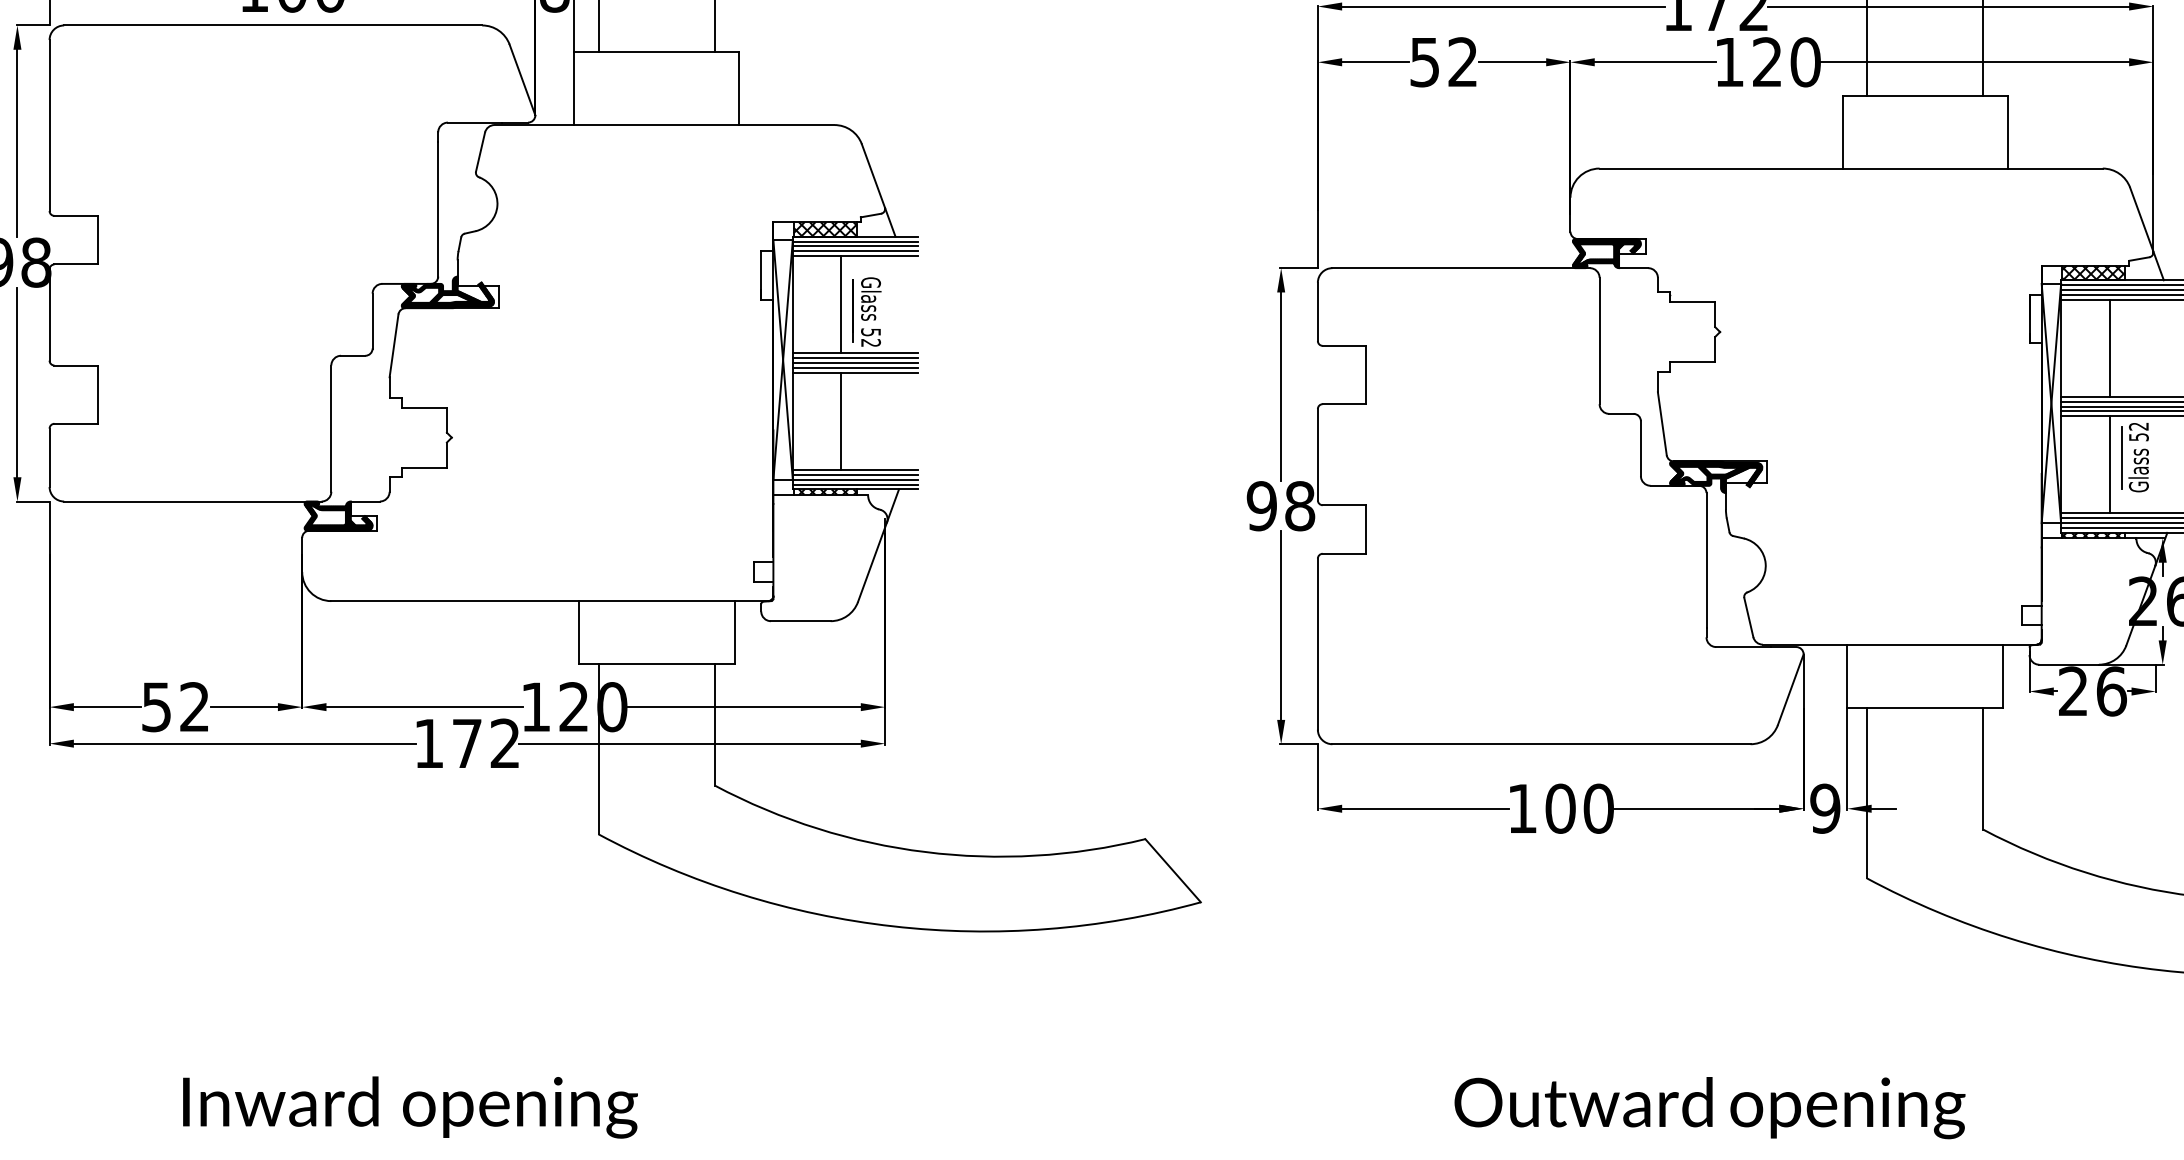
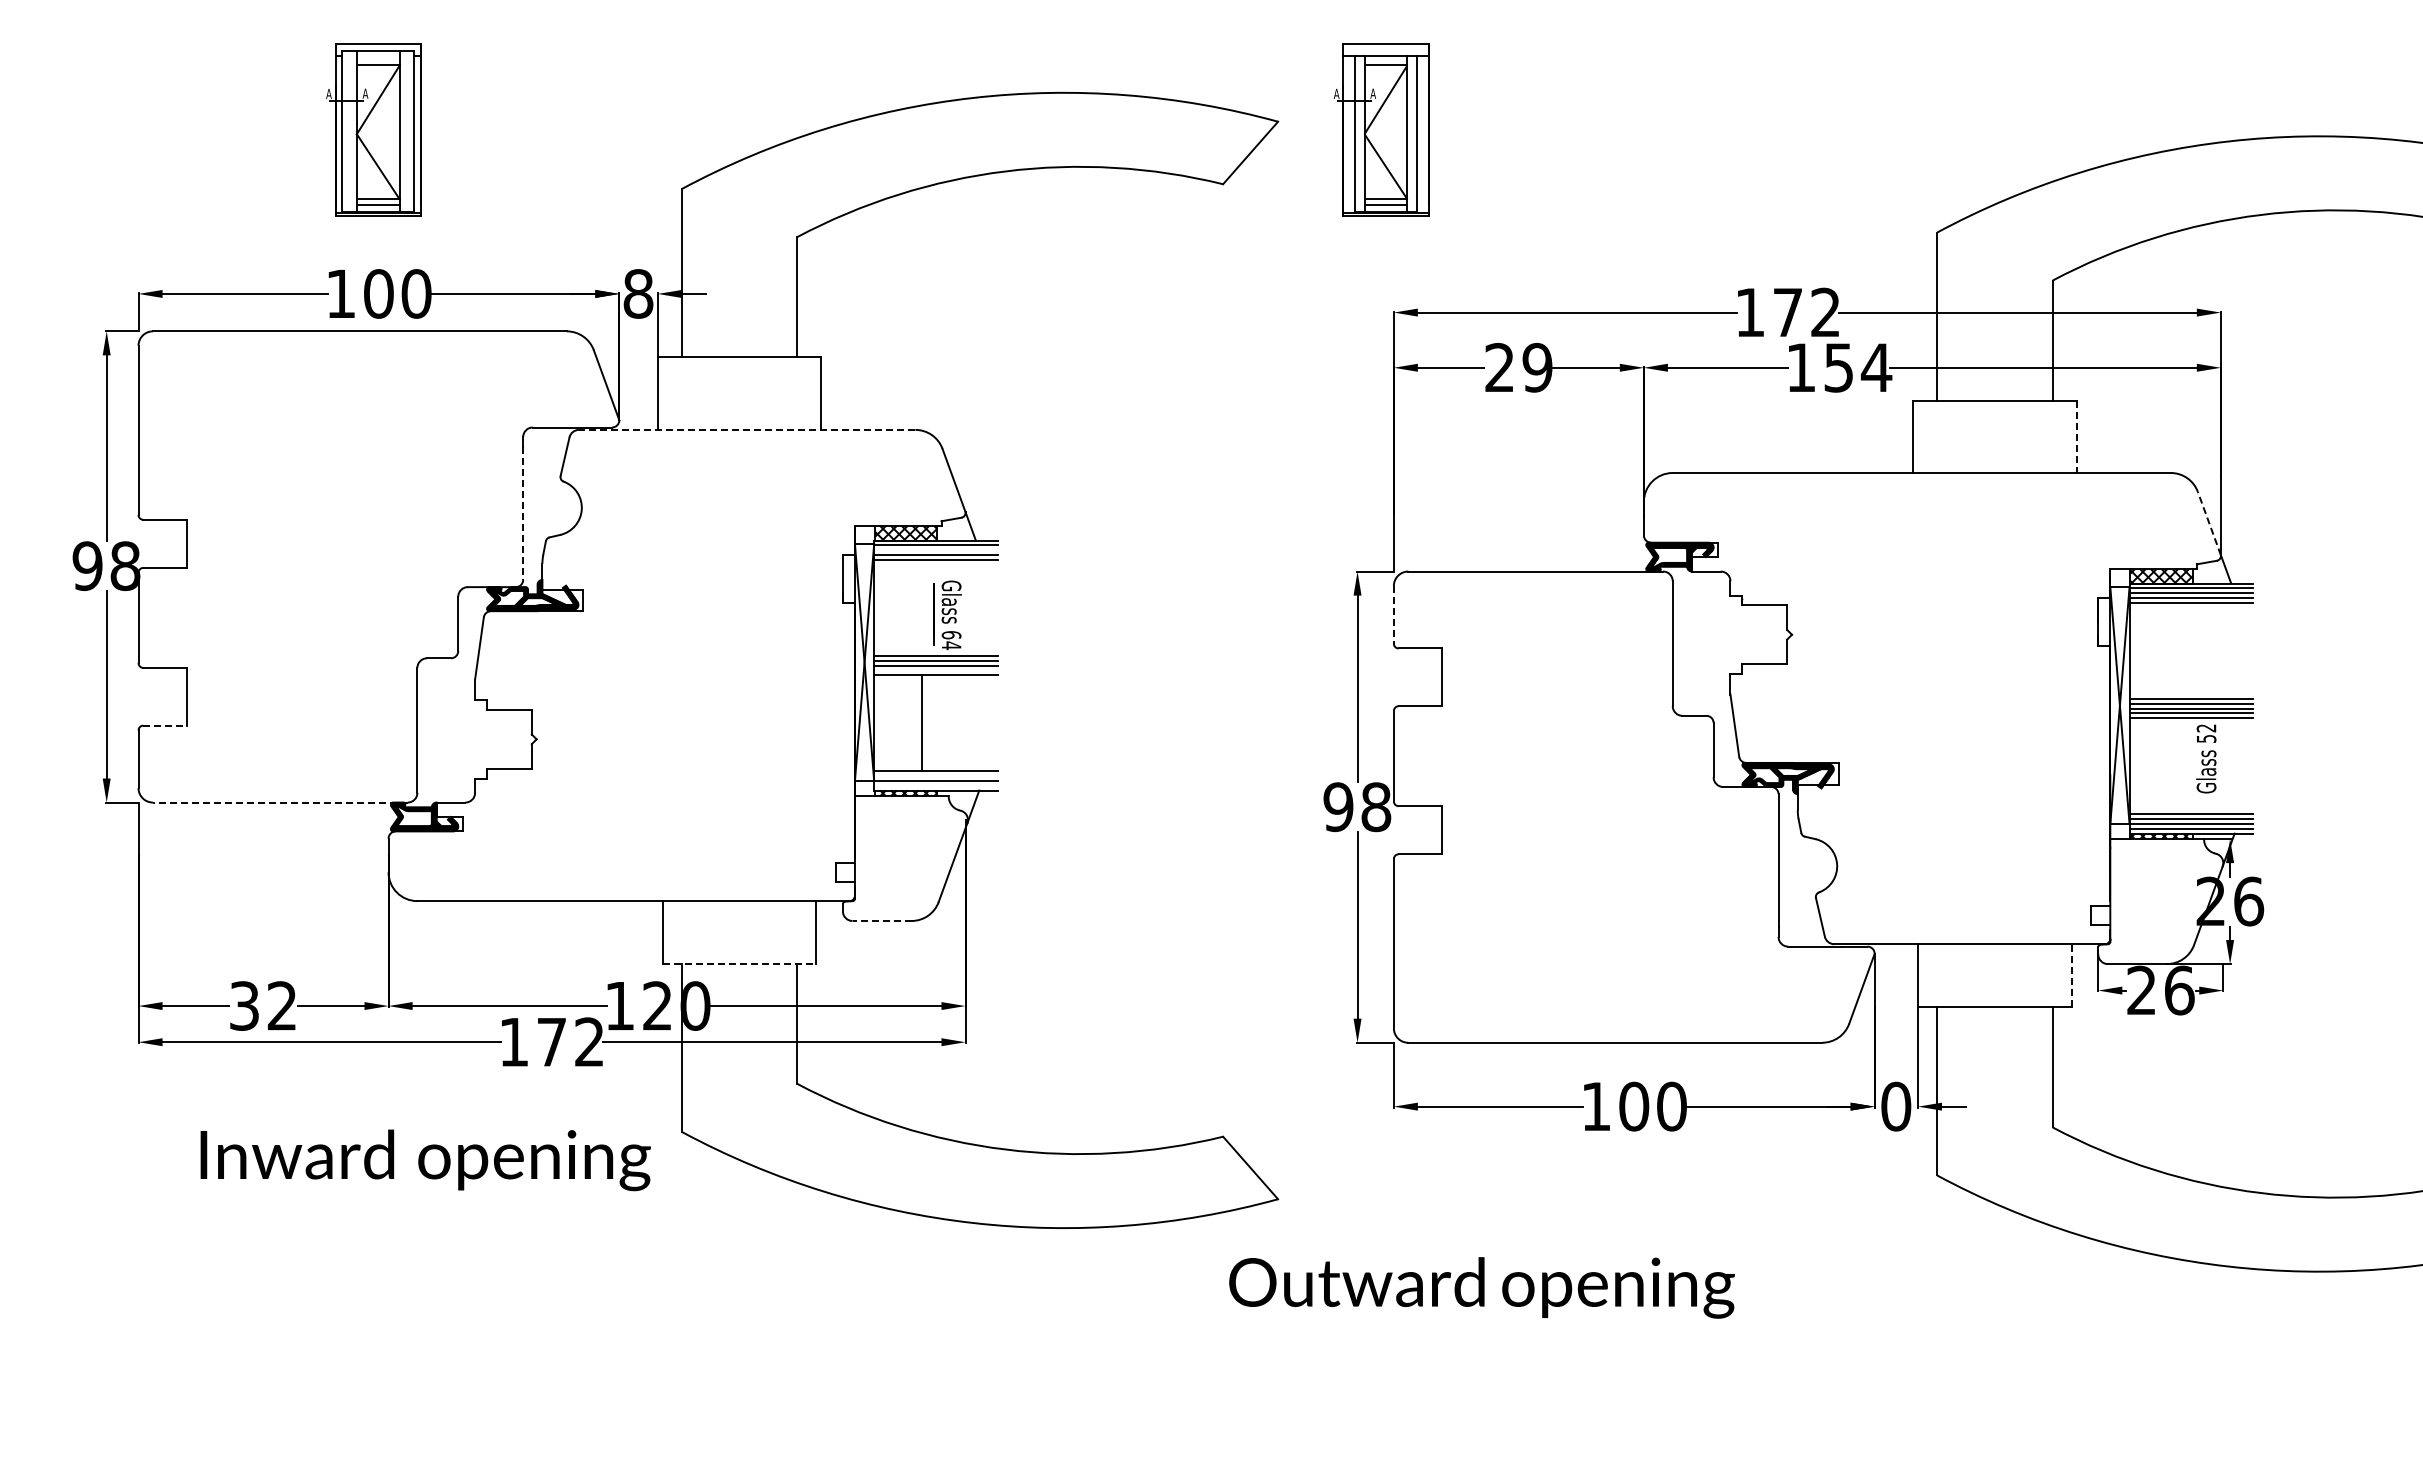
text: (1443, 61) -> (1518, 367), 52 -> 29
text: (1787, 61) -> (1858, 367), 120 -> 154
line: (663, 124) -> (746, 429), solid -> dashed
line: (2007, 132) -> (2076, 437), solid -> dashed
line: (438, 209) -> (523, 513), solid -> dashed
line: (2141, 219) -> (2209, 523), solid -> dashed
line: (854, 246) -> (935, 550), removed
line: (841, 304) -> (922, 607), removed
line: (1317, 311) -> (1393, 614), solid -> dashed
text: (870, 337) -> (951, 640), 52 -> 64
line: (2109, 347) -> (2177, 650), removed
line: (854, 368) -> (935, 670), removed
line: (75, 423) -> (164, 725), solid -> dashed
line: (2121, 458) -> (2189, 759), removed
line: (2109, 465) -> (2177, 766), removed
line: (854, 475) -> (935, 776), removed
line: (854, 484) -> (935, 785), removed
line: (192, 501) -> (279, 802), solid -> dashed
line: (801, 620) -> (882, 920), solid -> dashed
line: (656, 664) -> (739, 963), solid -> dashed
line: (2002, 676) -> (2071, 975), solid -> dashed
text: (156, 706) -> (244, 1005), 52 -> 32
text: (1825, 808) -> (1896, 1106), 9 -> 0
text: (410, 1107) -> (425, 1160), moved
text: (1709, 1107) -> (1481, 1287), moved

